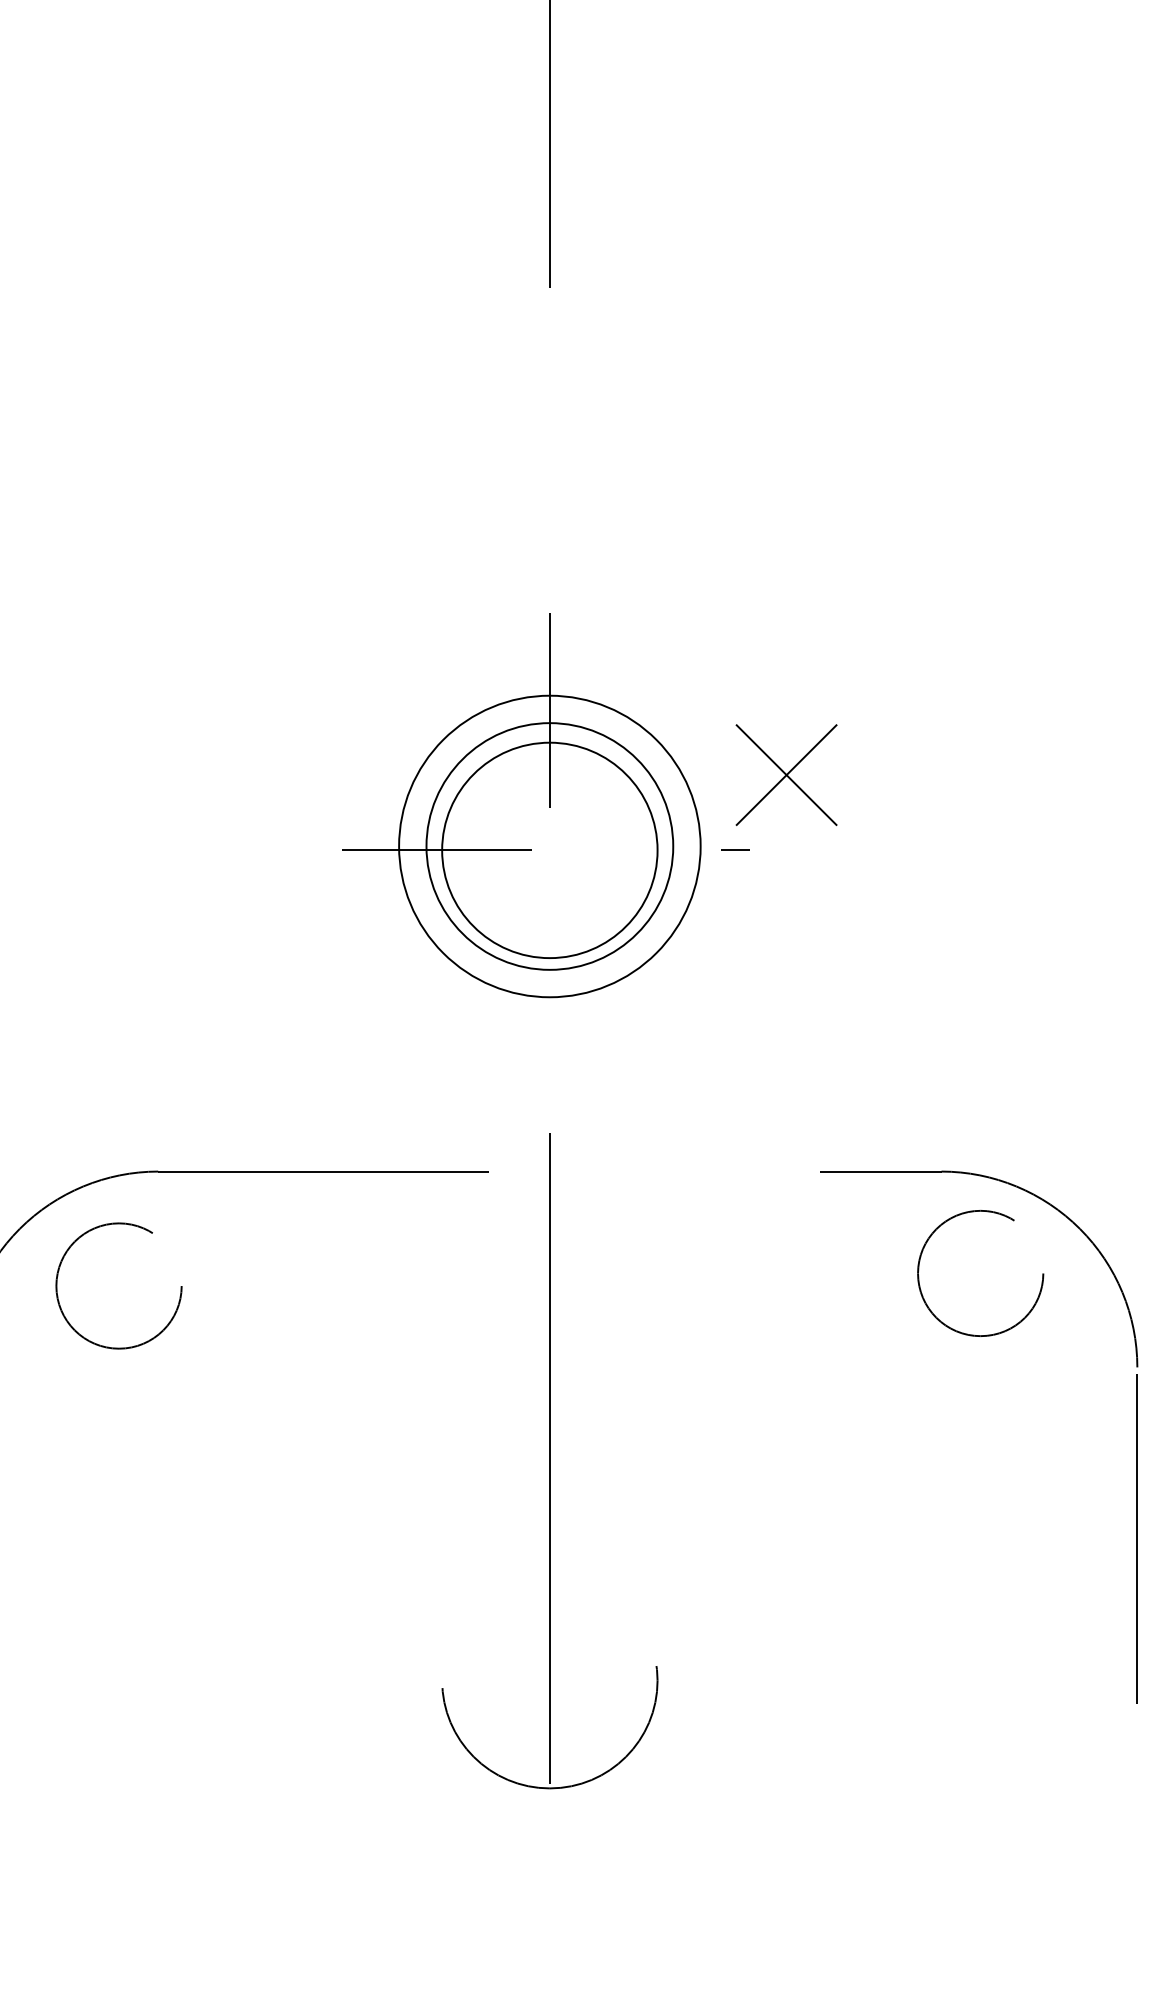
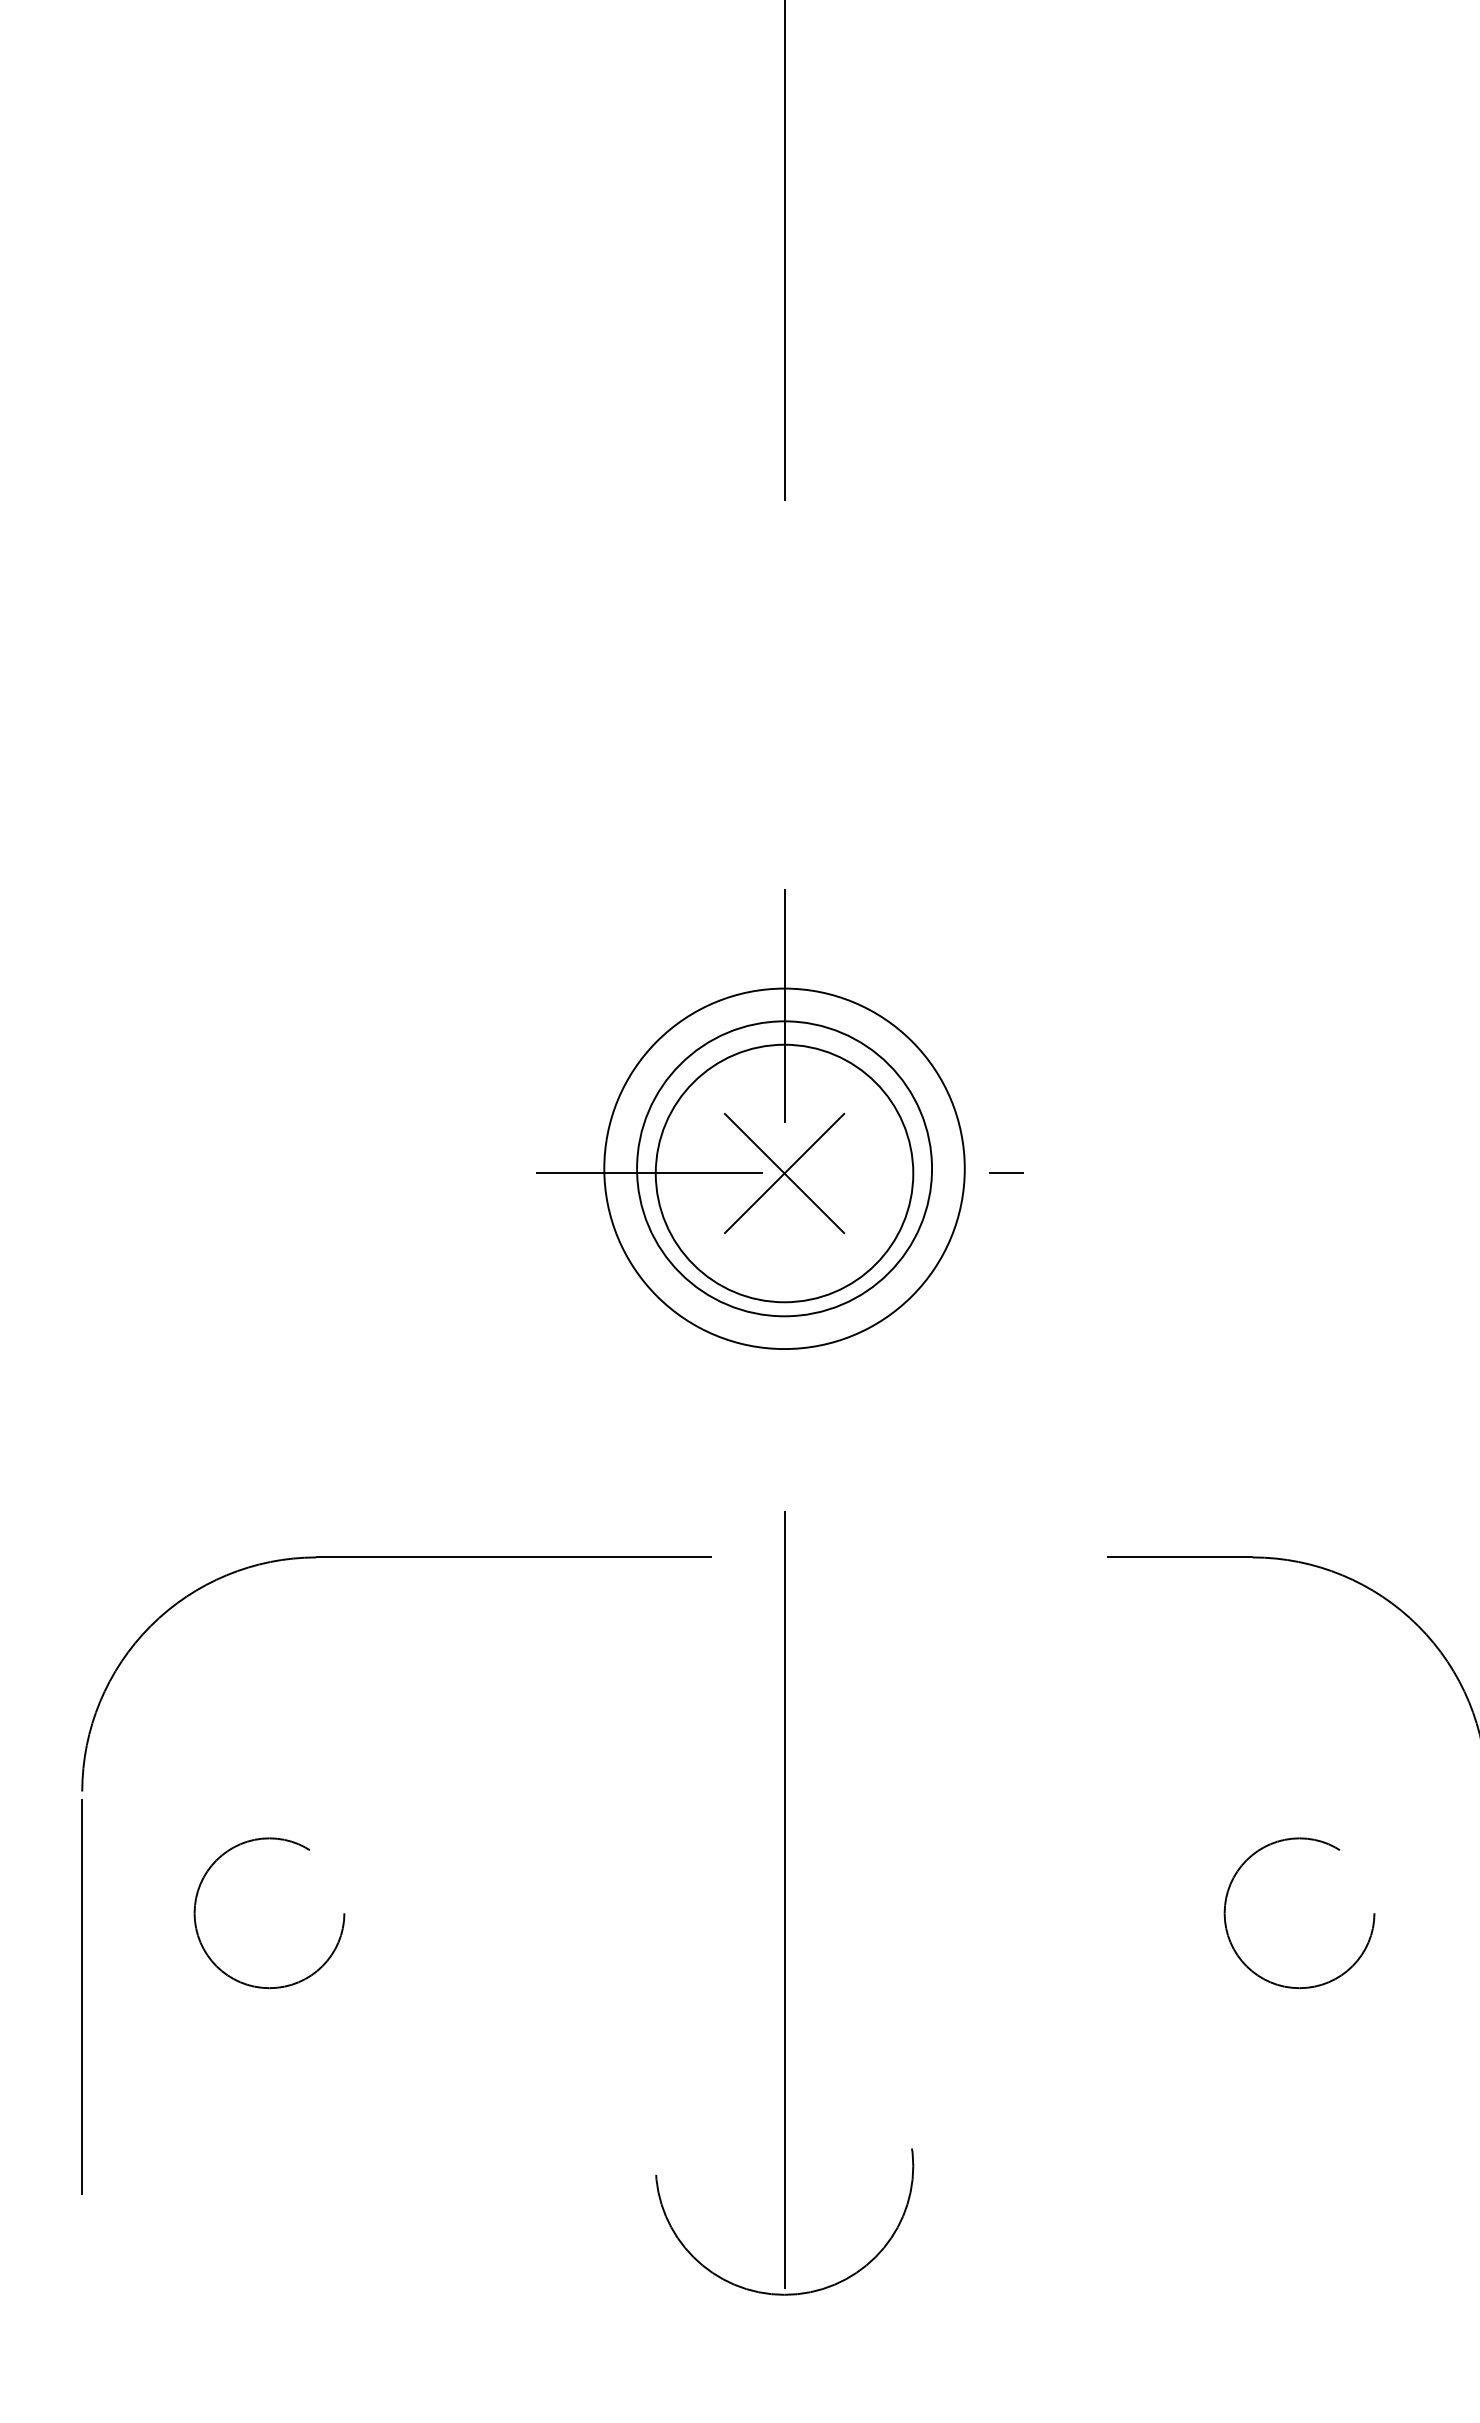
part: (786, 775) -> (784, 1173), moved
circle: (980, 1273) -> (1299, 1913), moved
circle: (119, 1286) -> (269, 1913), moved

